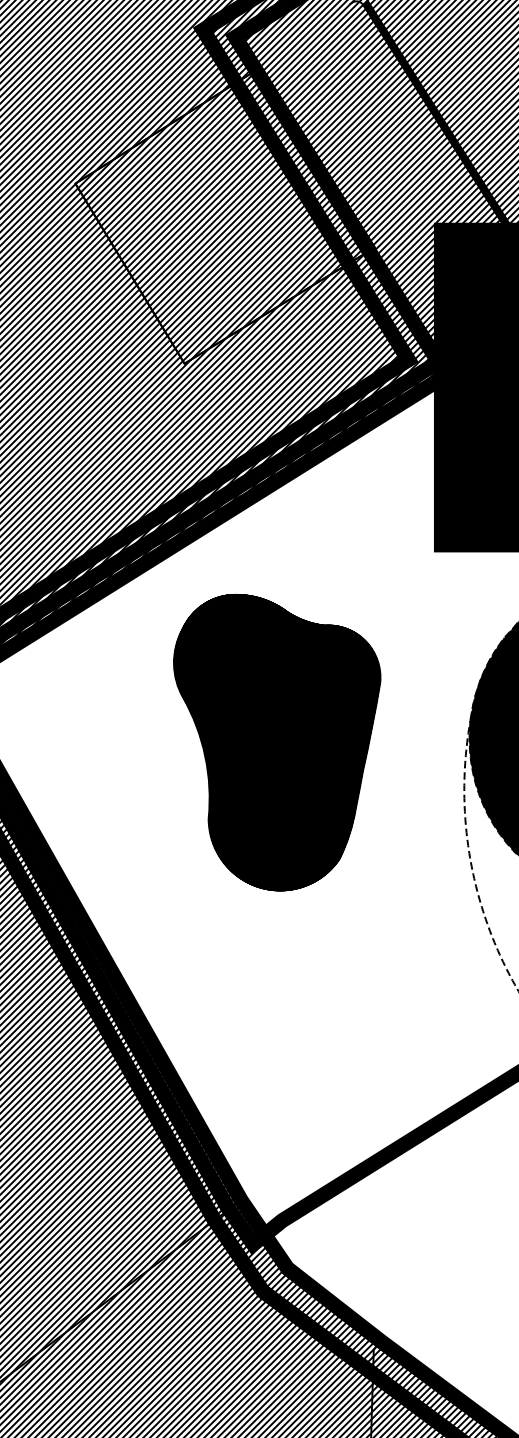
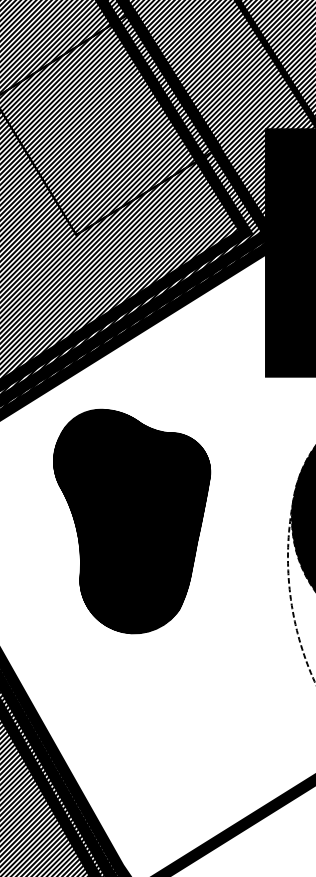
part: (277, 742) -> (132, 521), moved

